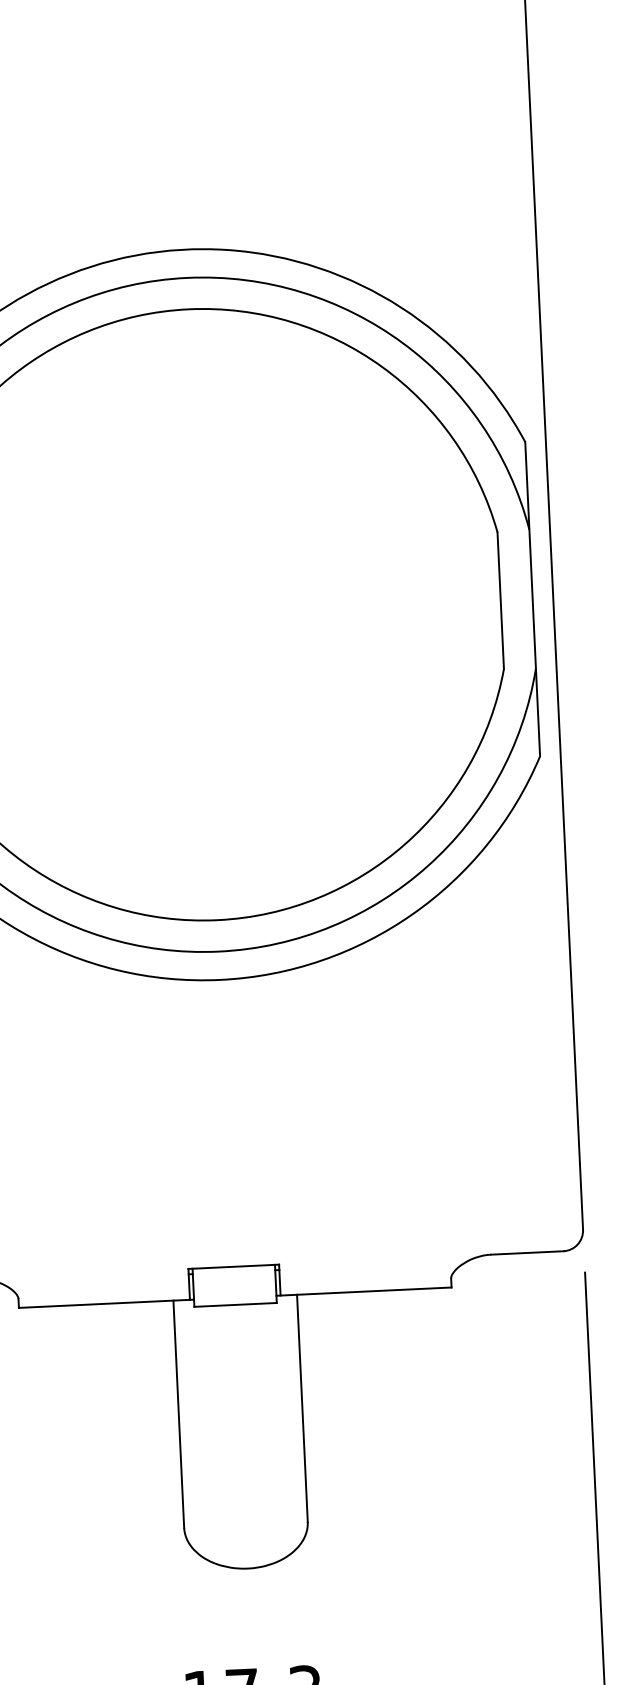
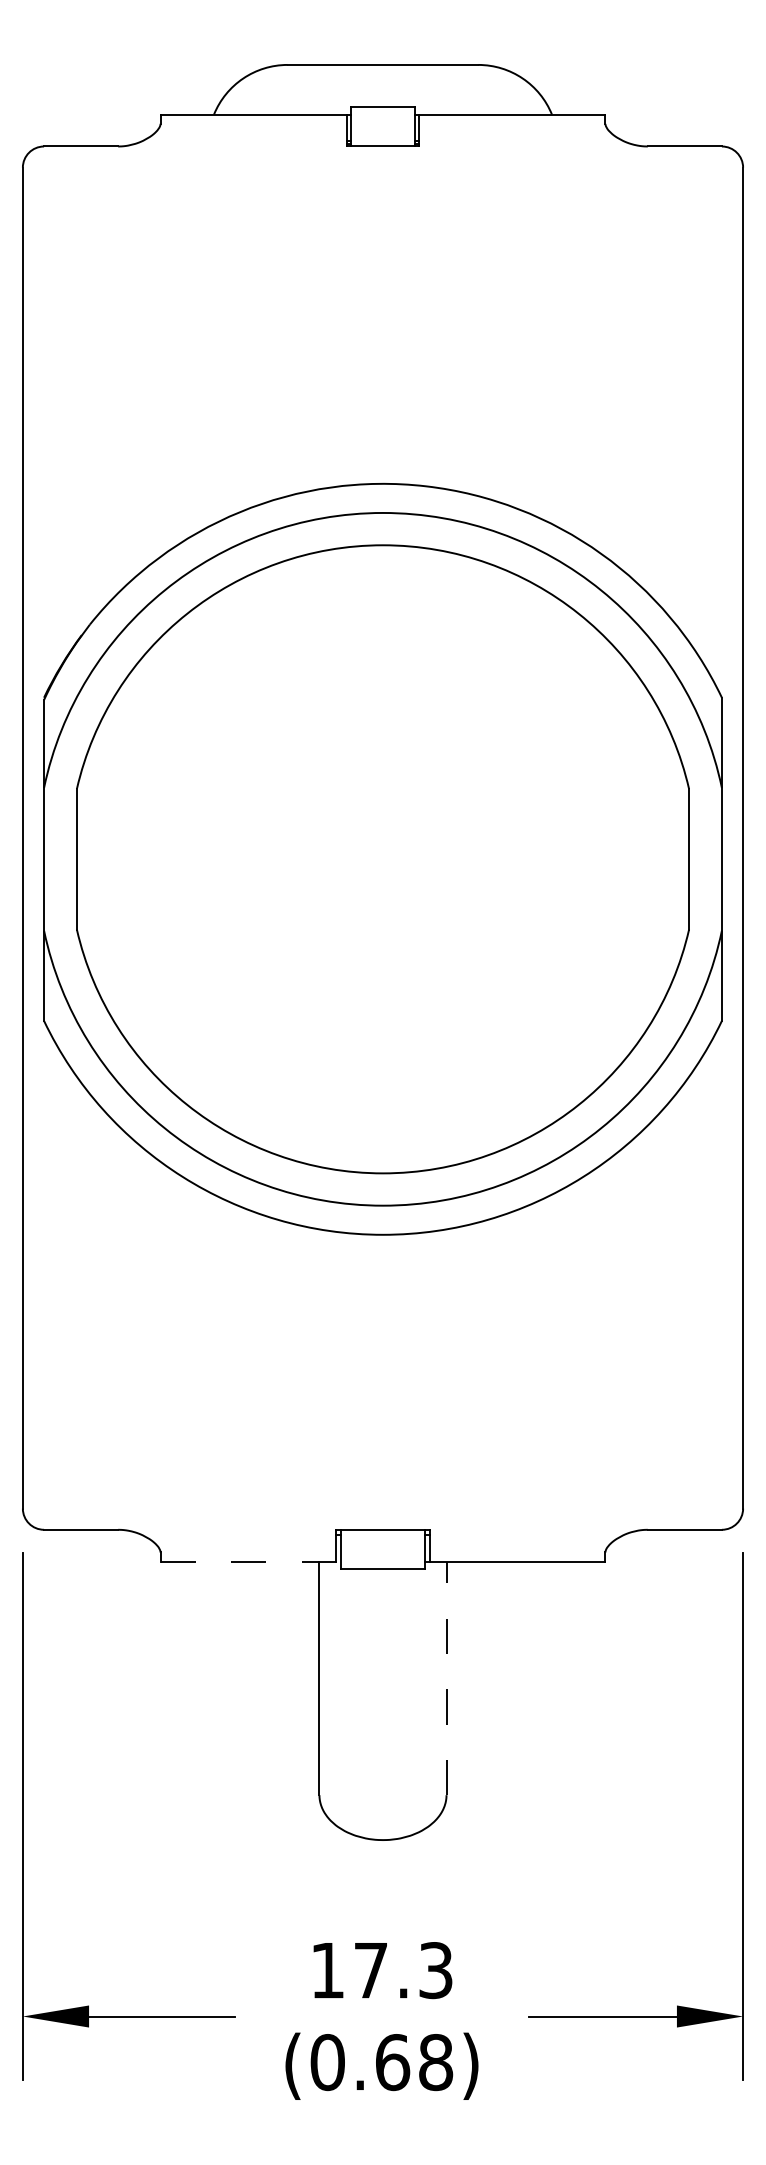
line: (107, 1303) -> (251, 1561), solid -> dashed
line: (302, 1408) -> (446, 1678), solid -> dashed

